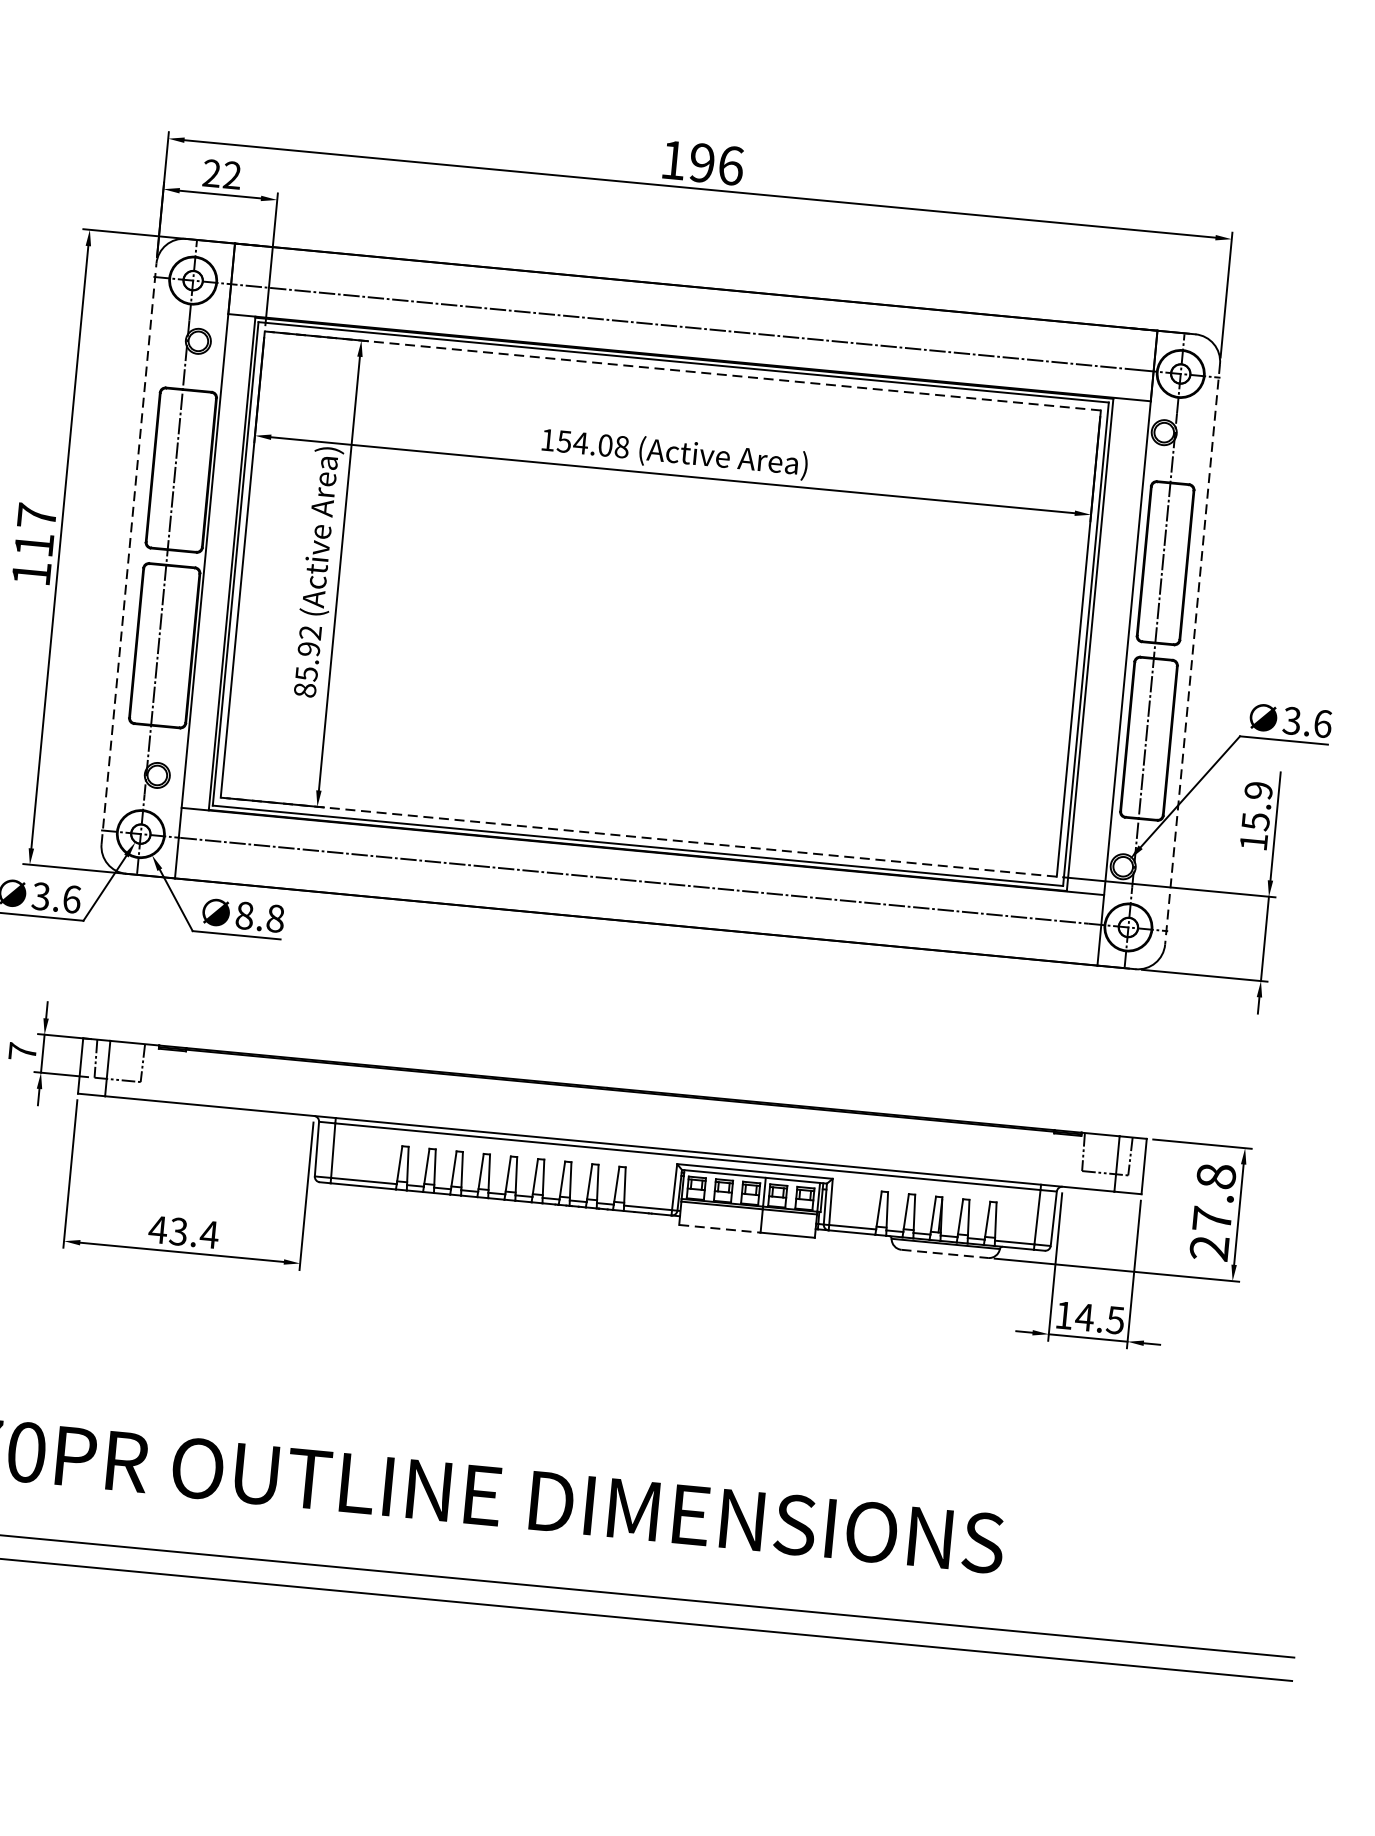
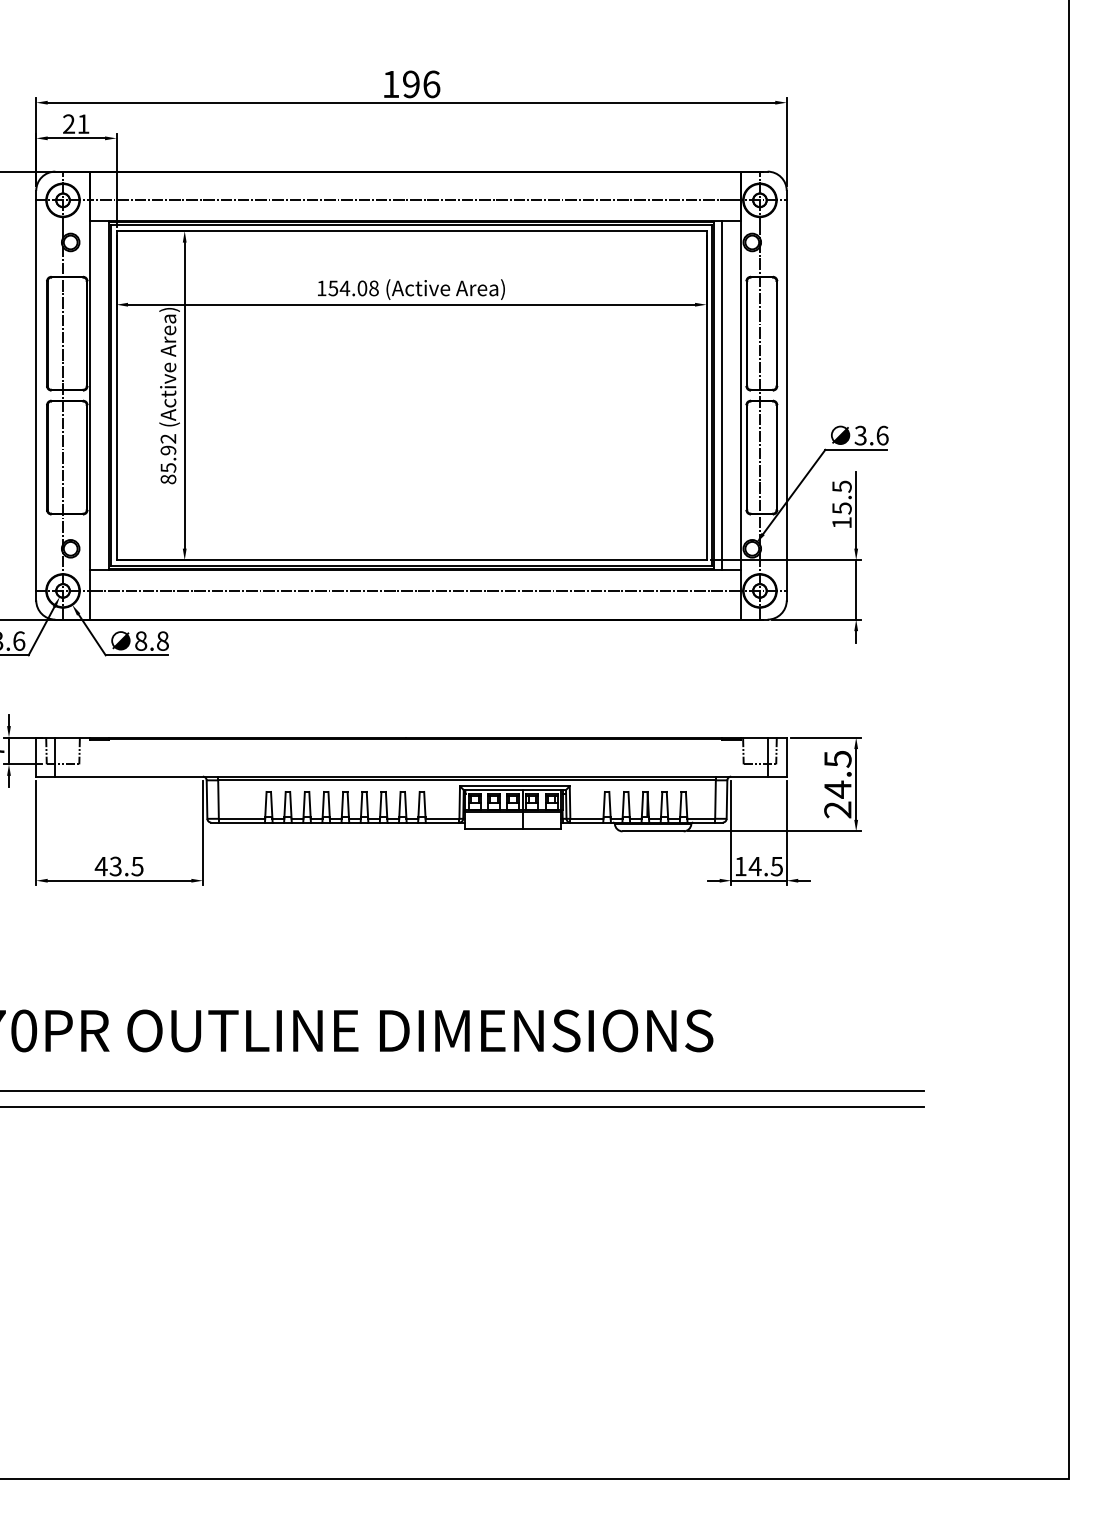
text: (232, 174) -> (83, 123), 22 -> 21
line: (682, 371) -> (411, 231), dashed -> solid
line: (129, 553) -> (36, 395), dashed -> solid
line: (1100, 645) -> (721, 395), added
line: (1192, 654) -> (786, 395), dashed -> solid
text: (1257, 790) -> (841, 486), 15.9 -> 15.5
line: (638, 837) -> (411, 560), dashed -> solid
text: (1213, 1198) -> (837, 774), 27.8 -> 24.5
line: (720, 1228) -> (494, 828), dashed -> solid
text: (209, 1234) -> (137, 866), 43.4 -> 43.5
line: (945, 1254) -> (653, 831), dashed -> solid

